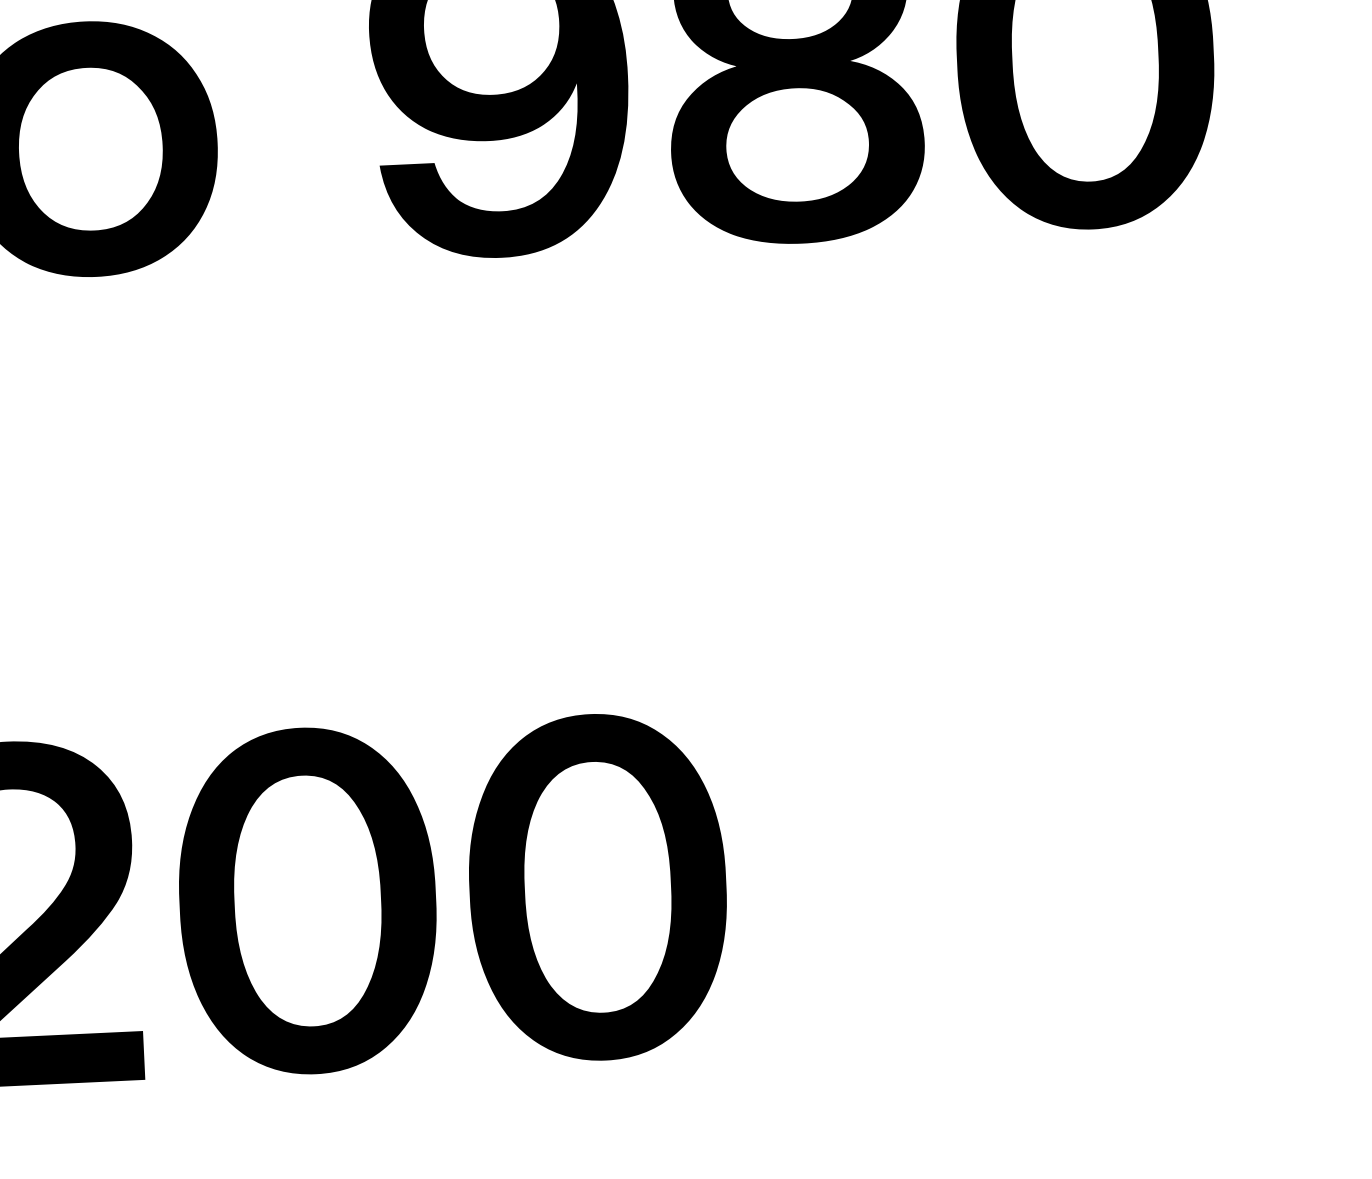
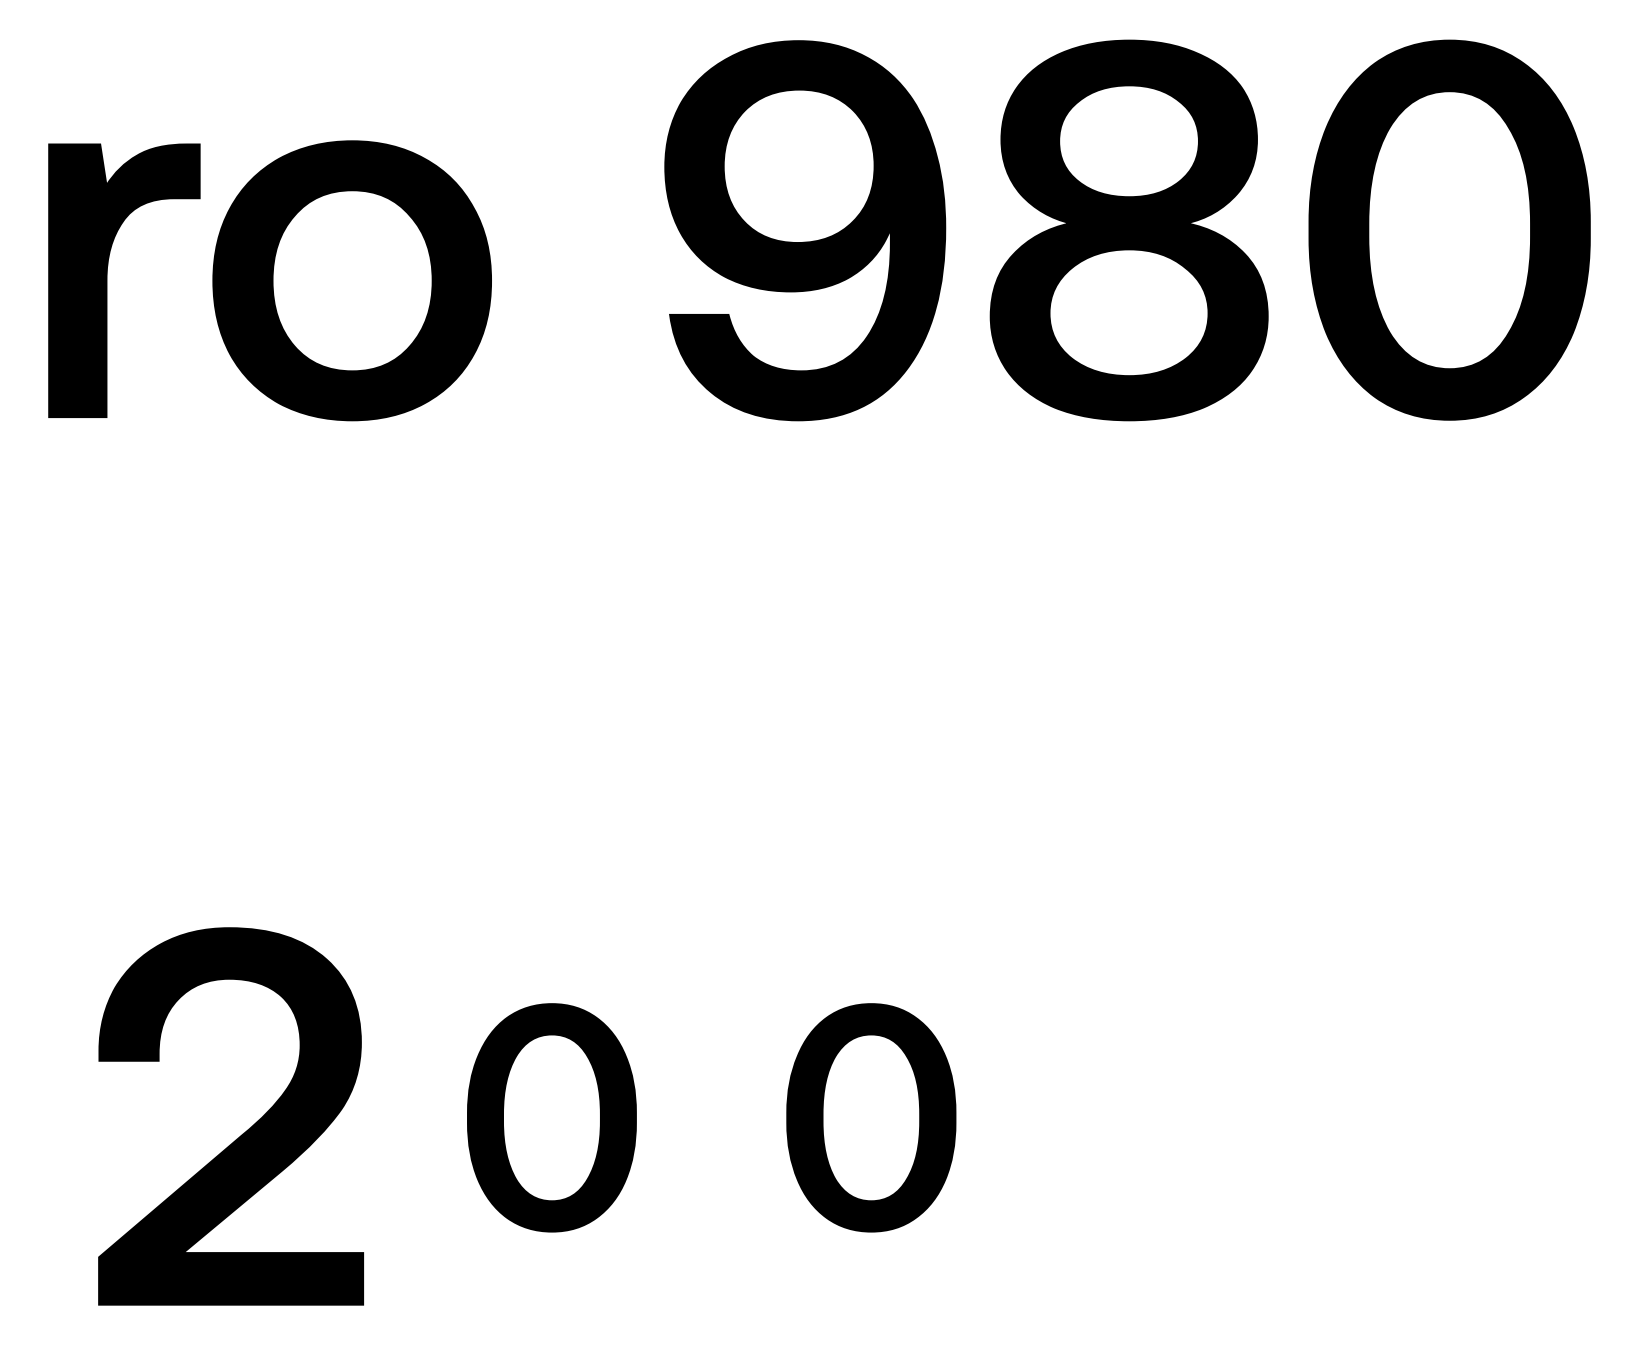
part: (598, 887) -> (871, 1117), size x0.6
part: (307, 900) -> (551, 1117), size x0.6

